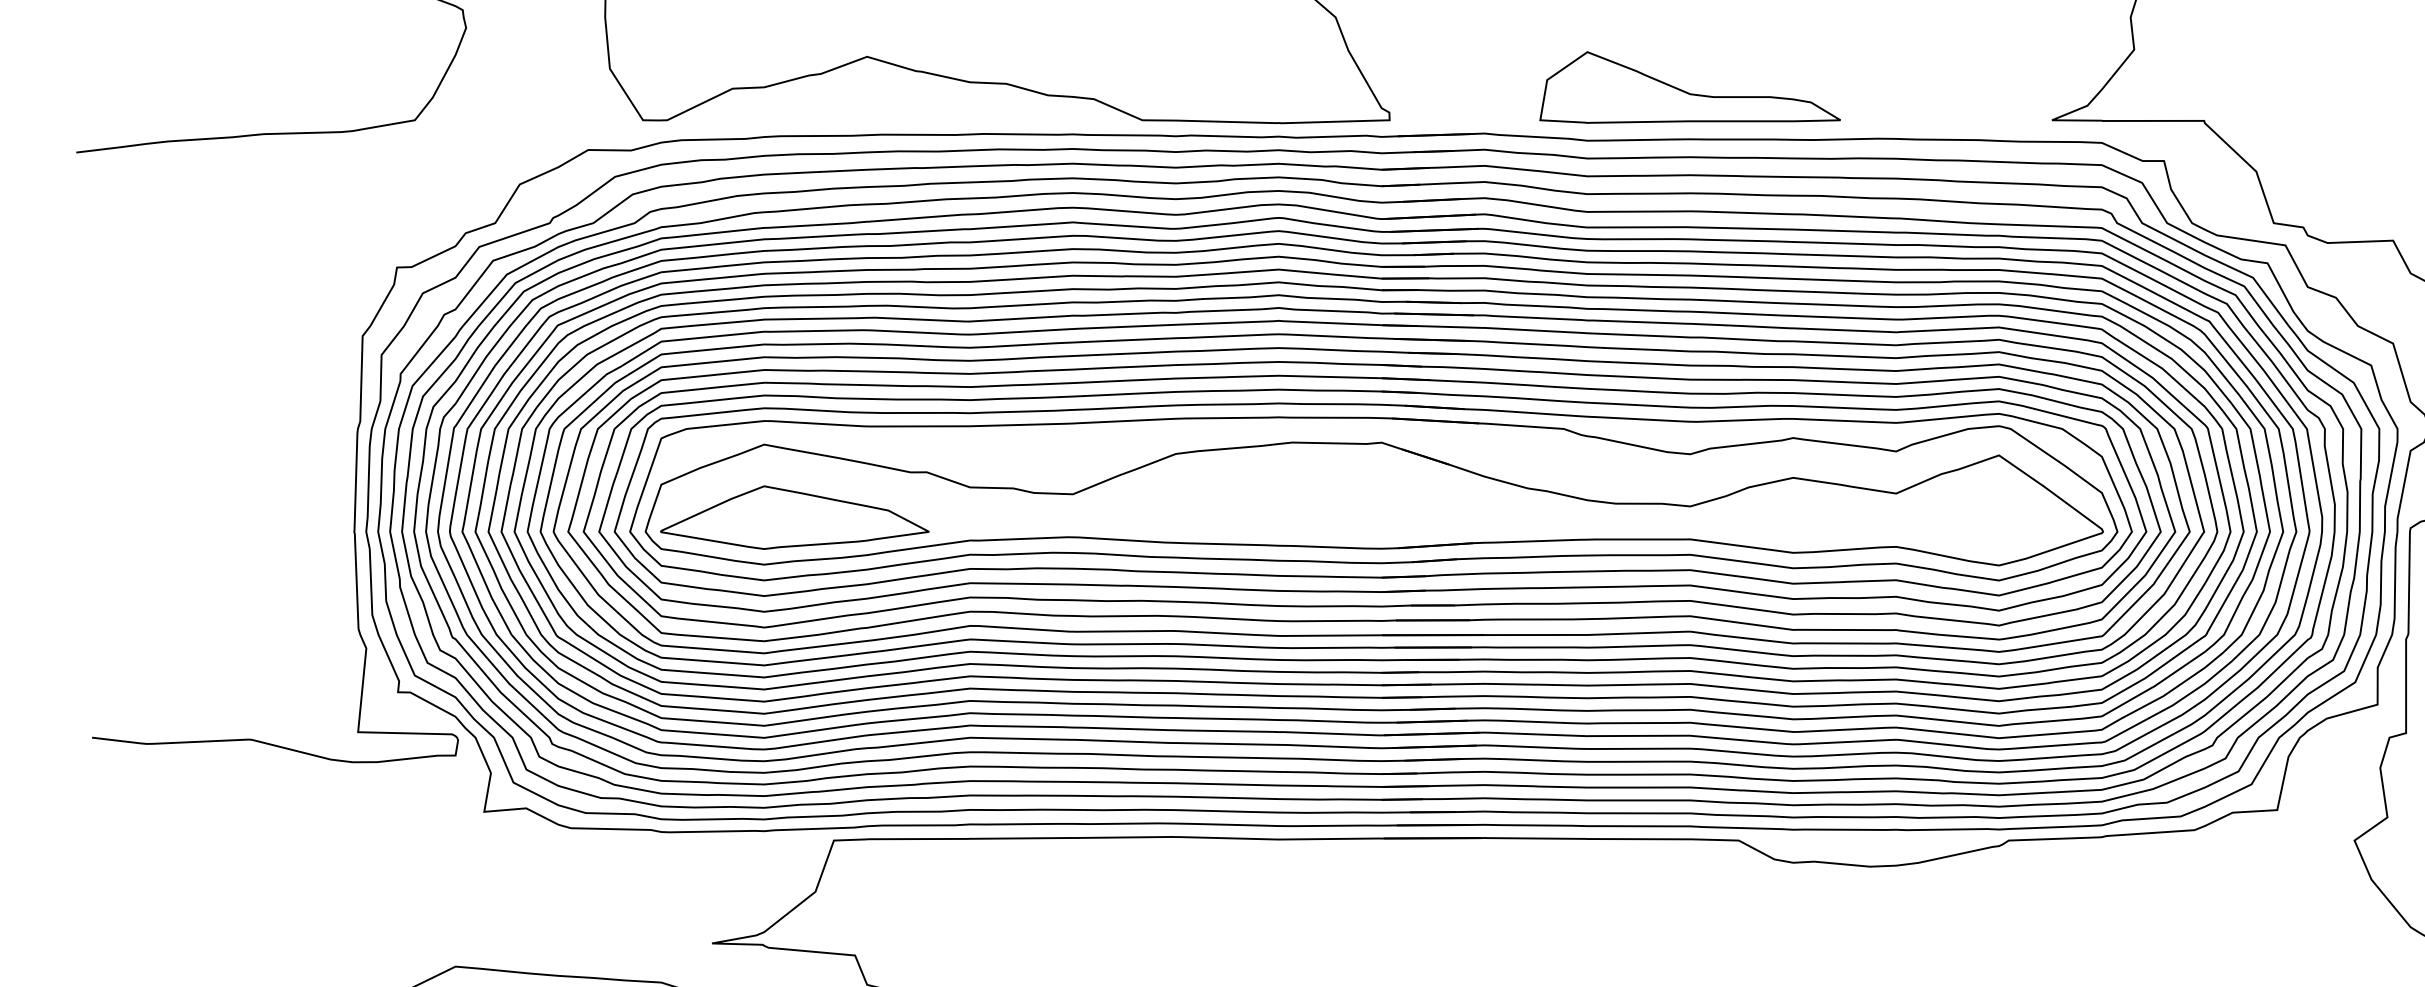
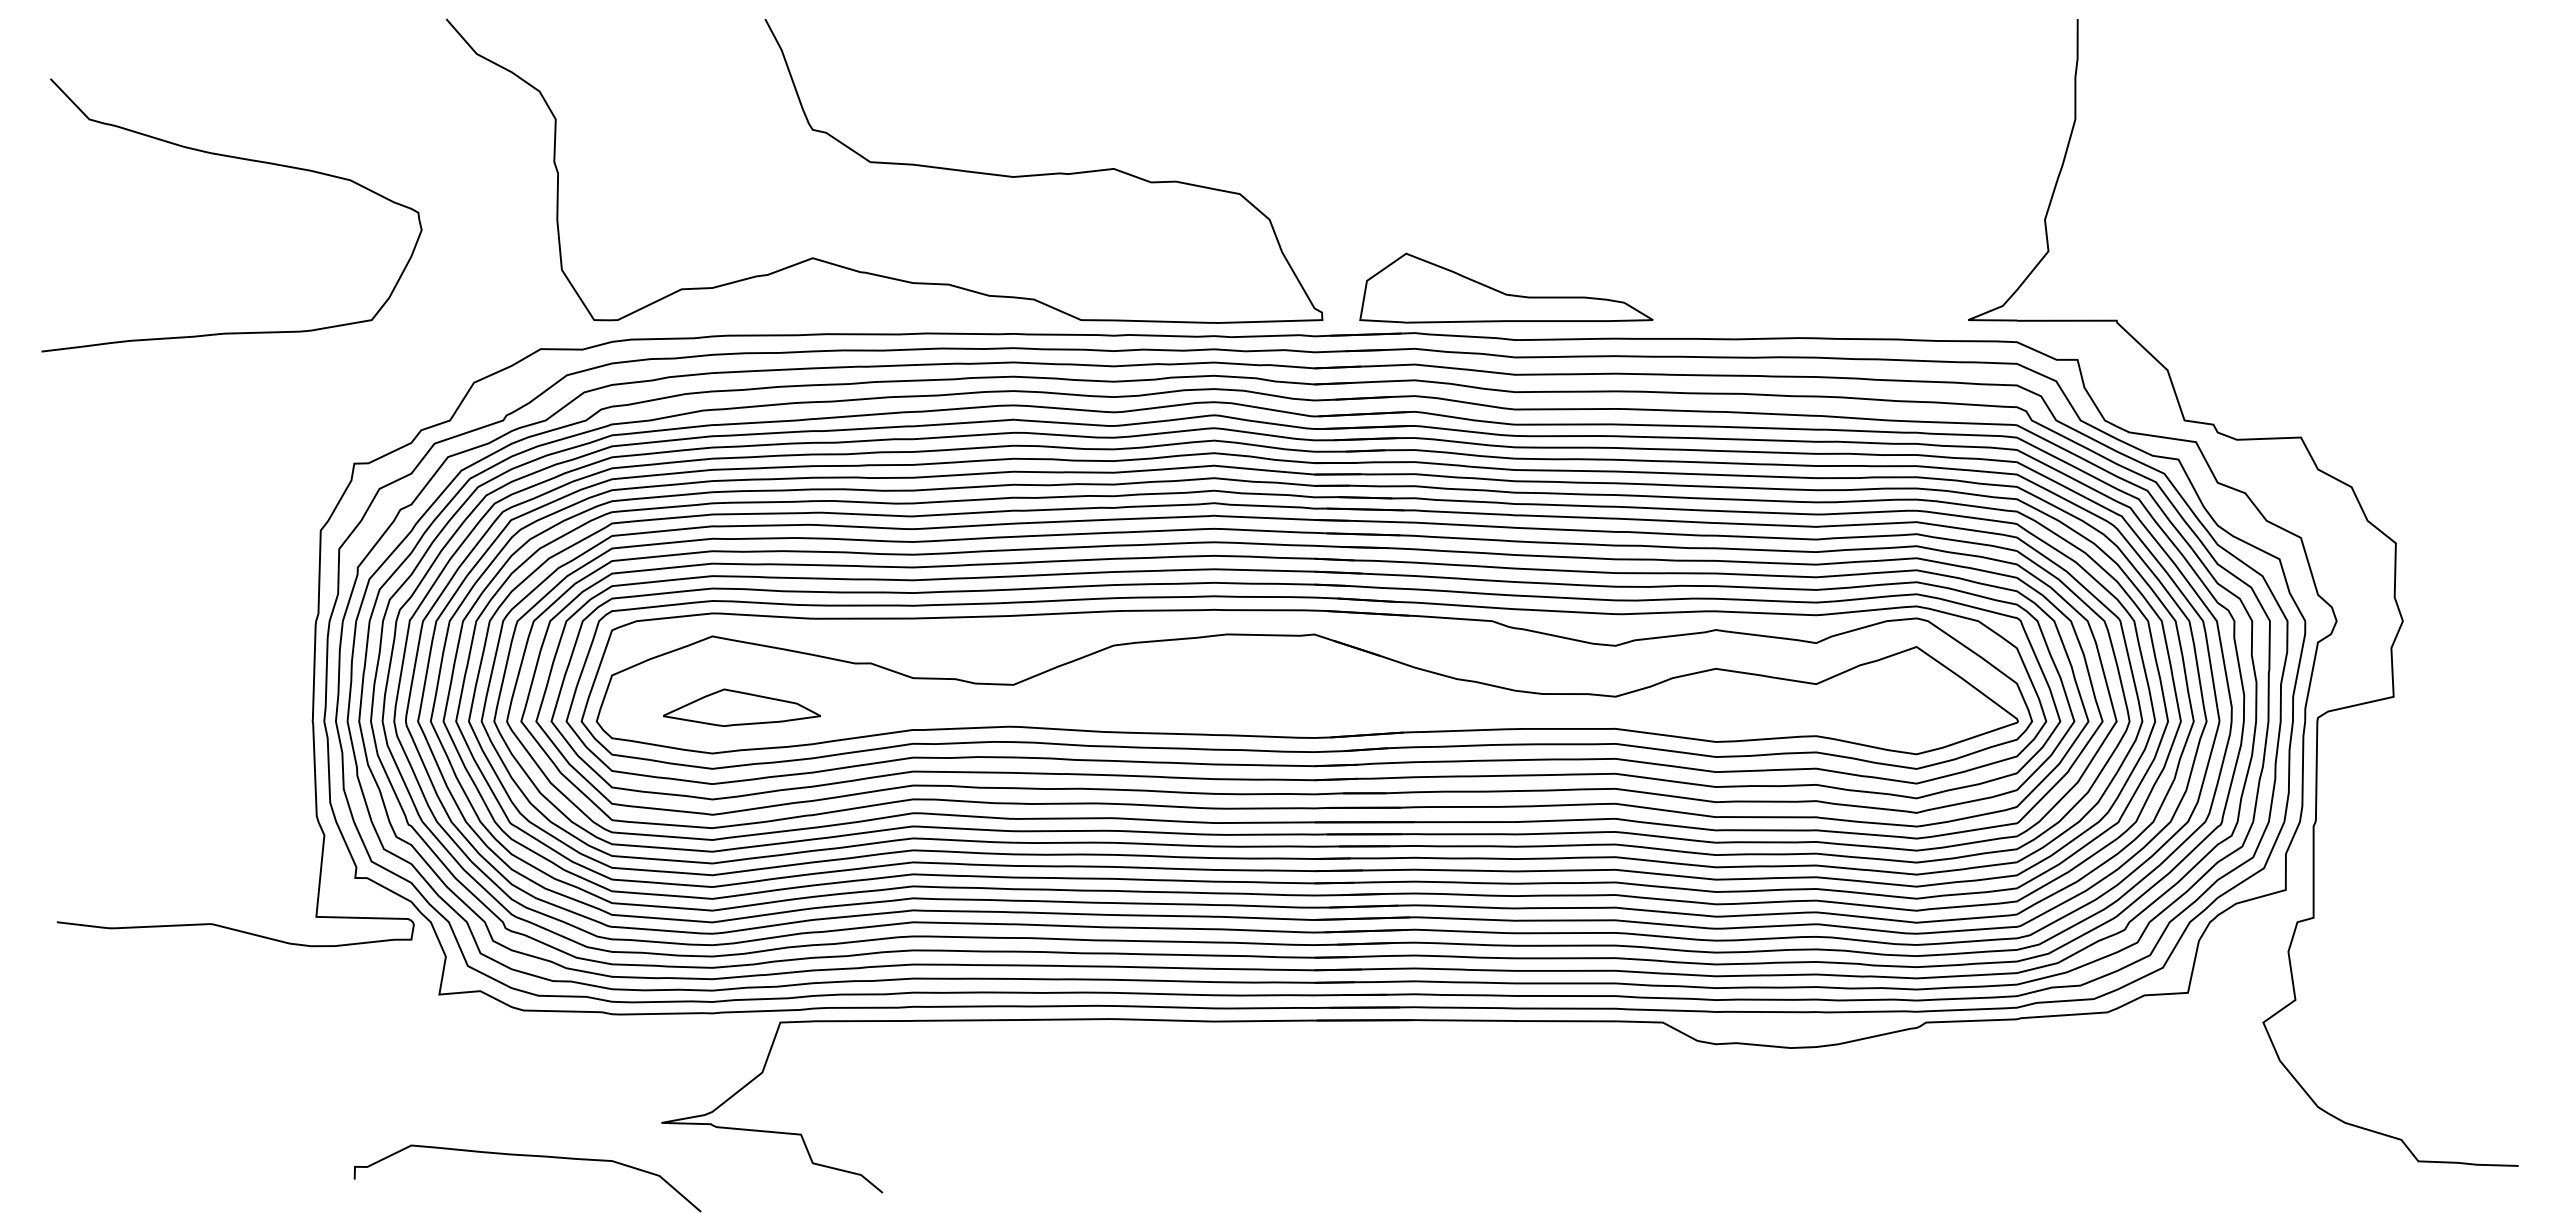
part: (1690, 86) -> (1506, 287), moved
part: (794, 517) -> (741, 707), size x0.6

